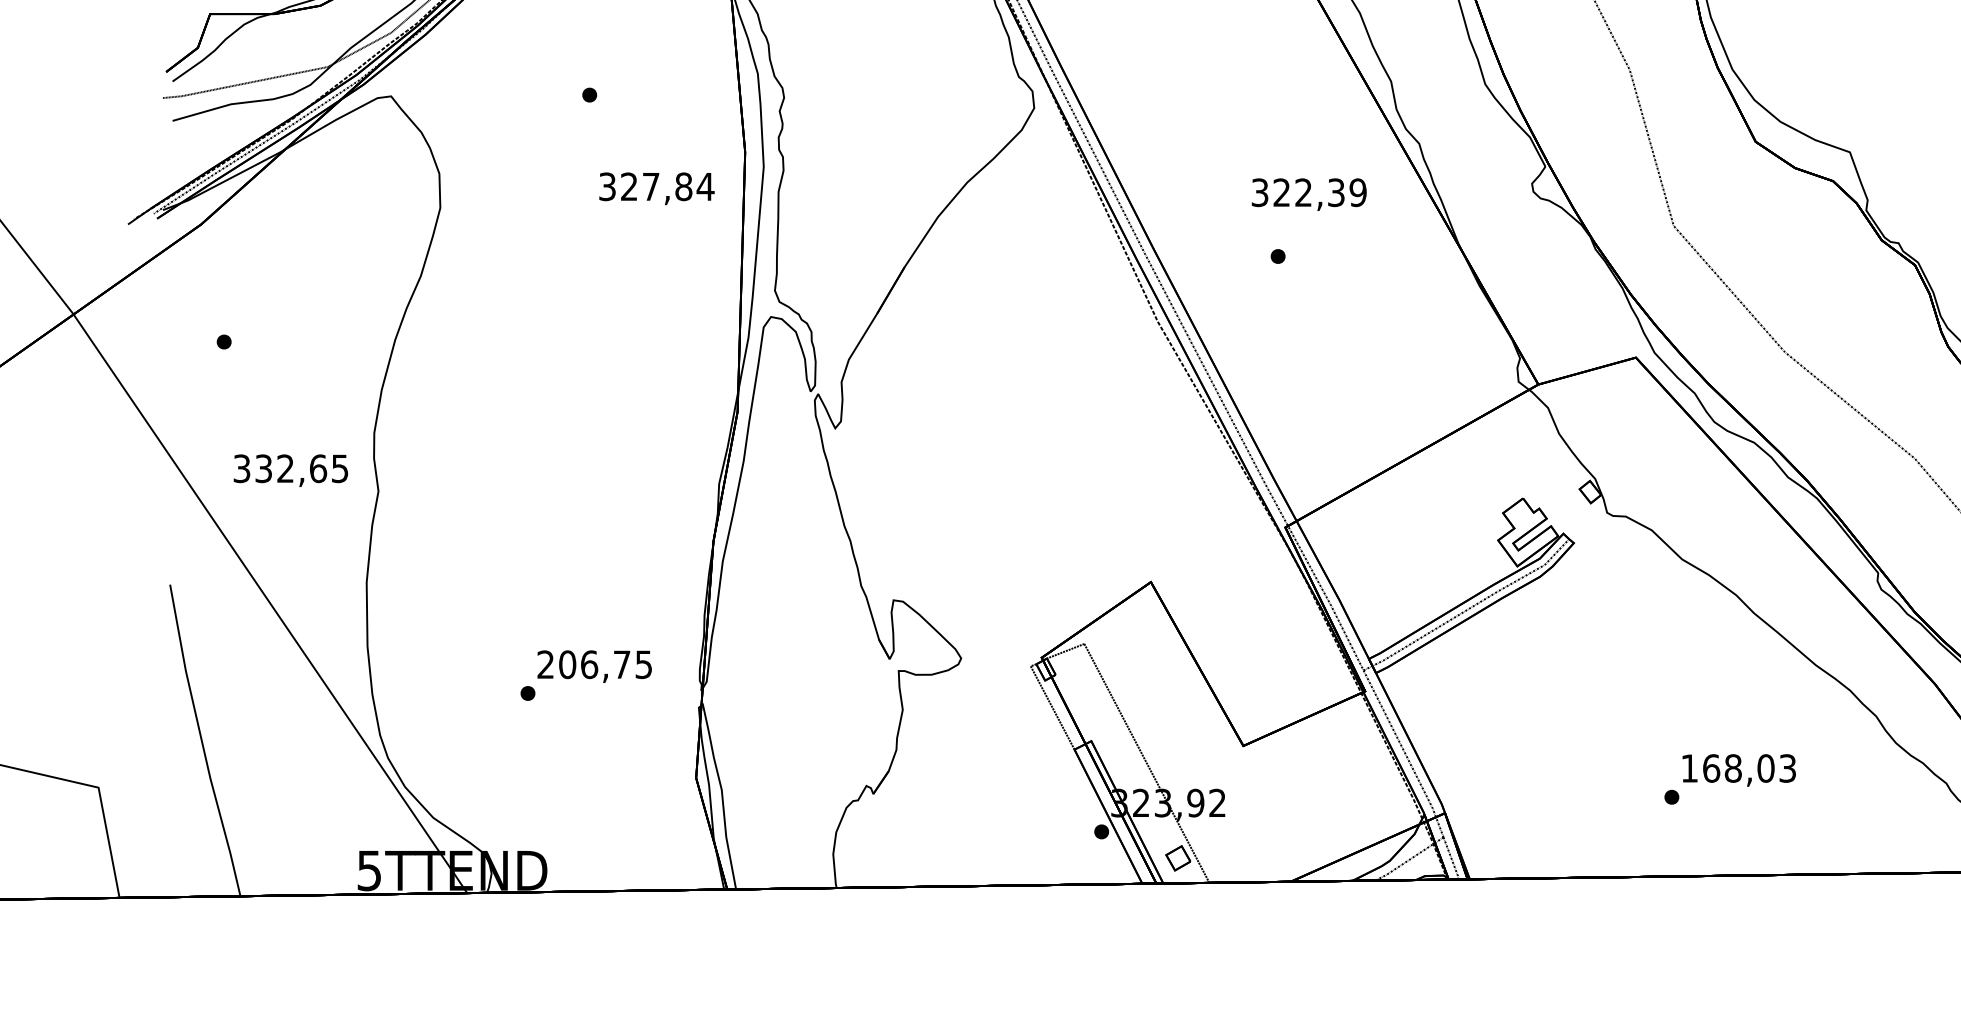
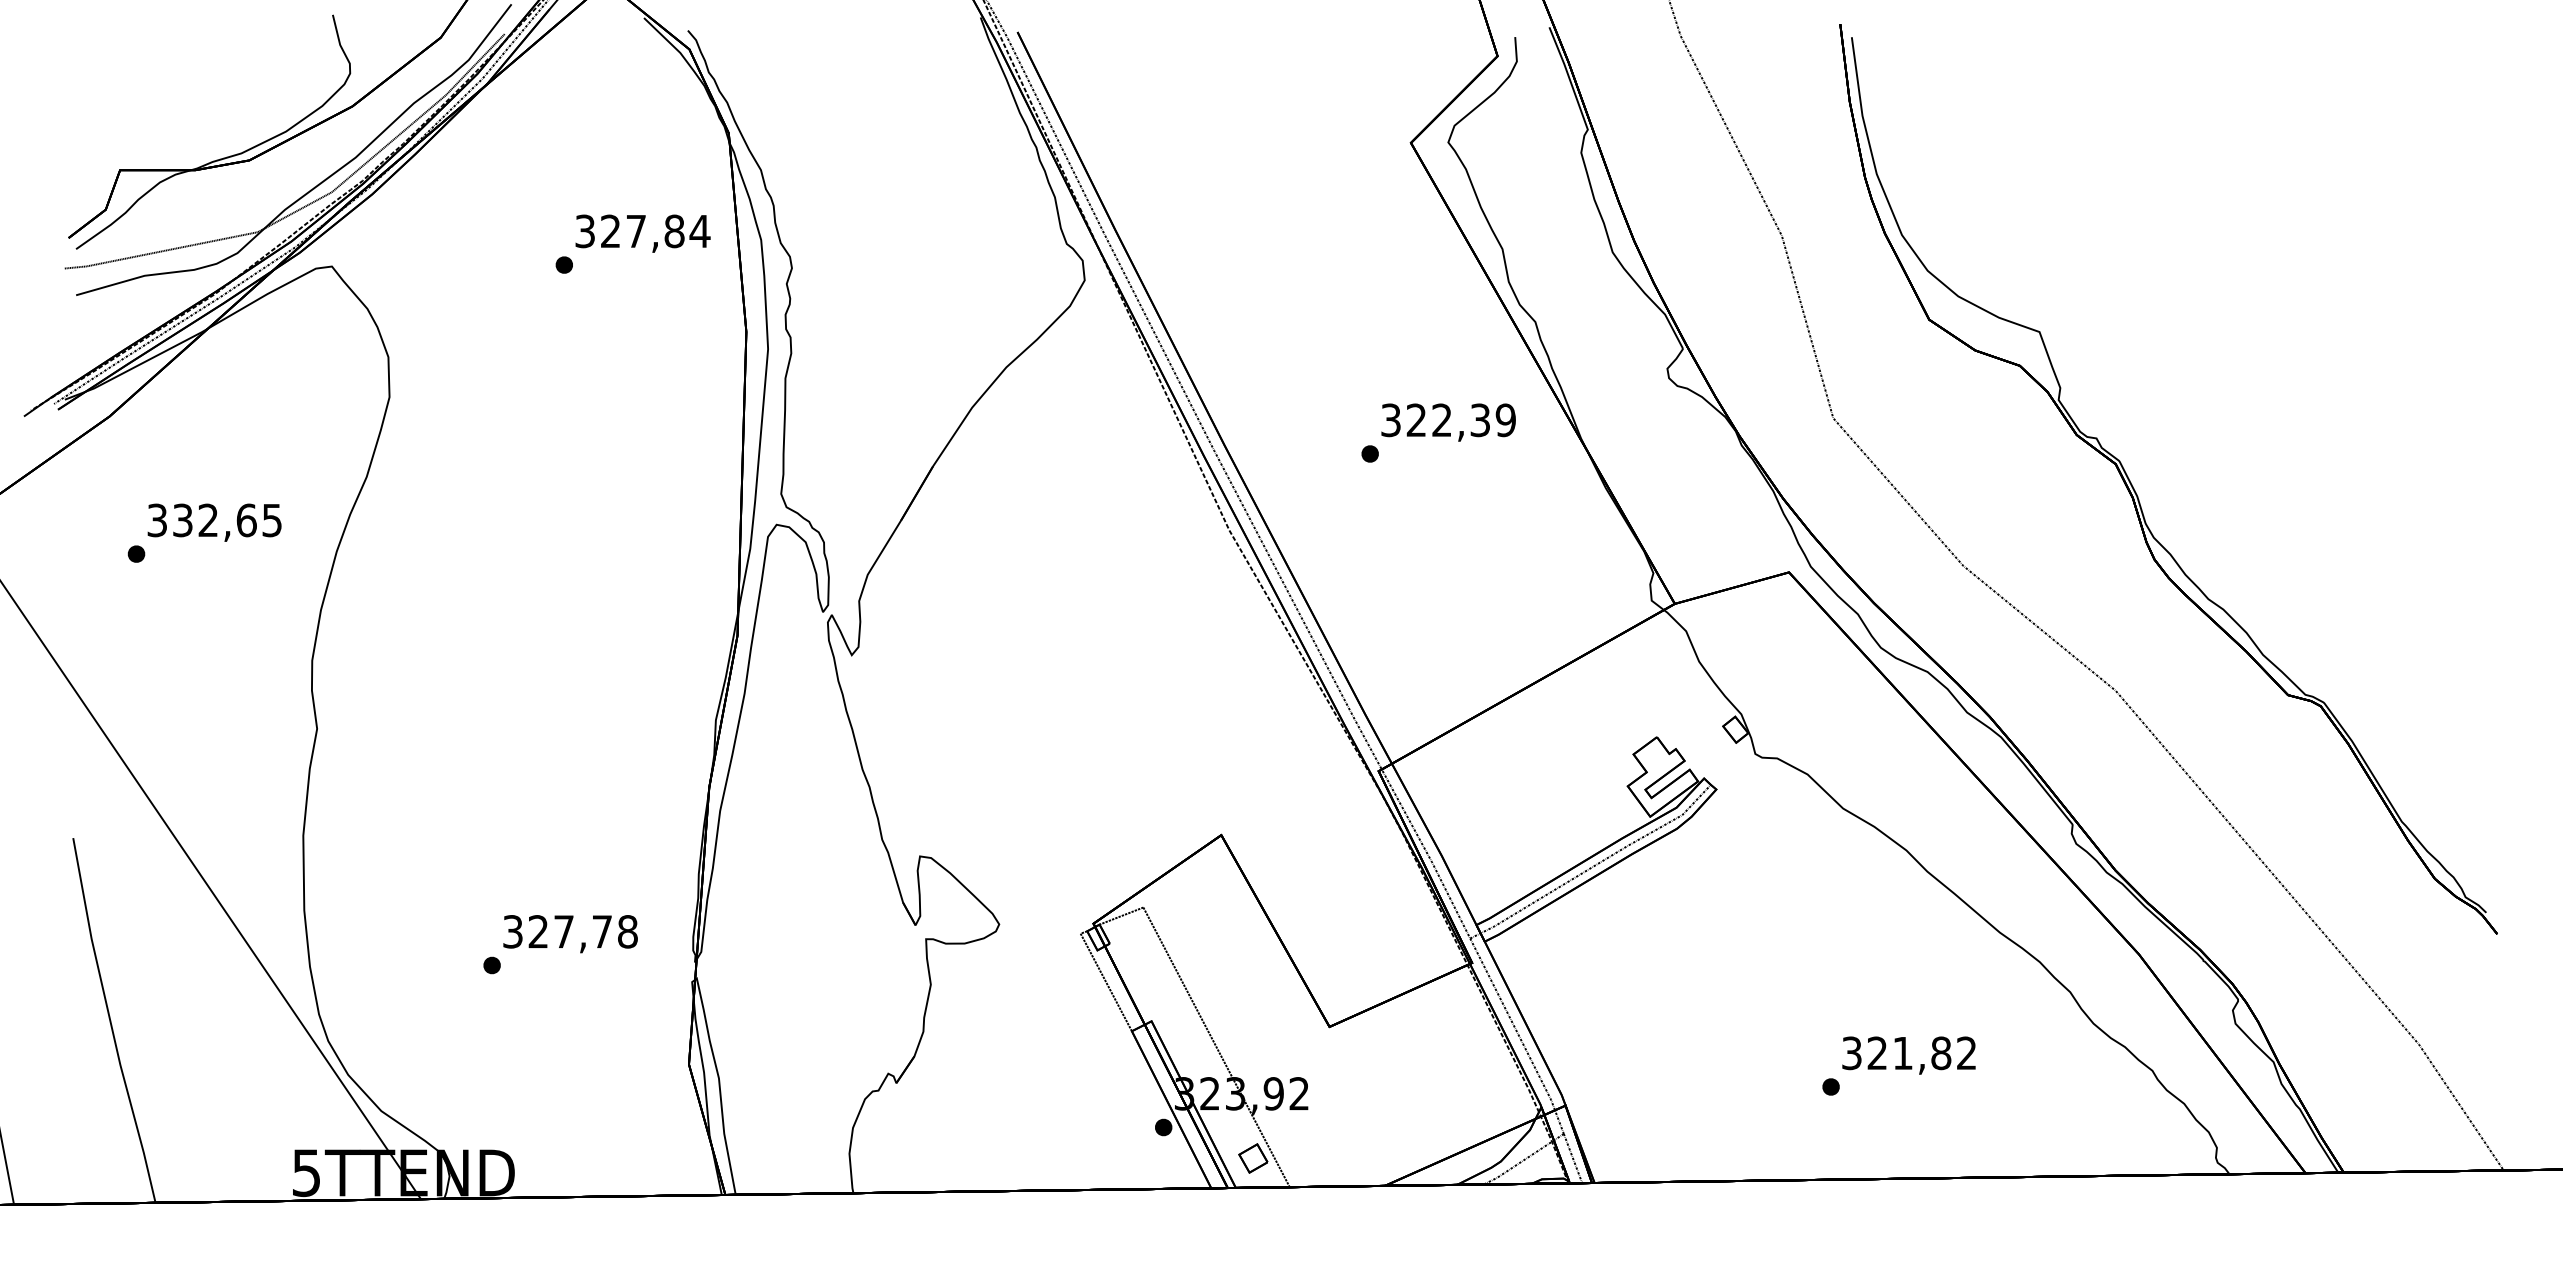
text: (656, 188) -> (642, 233), moved
text: (1309, 194) -> (1448, 422), moved
text: (290, 470) -> (214, 522), moved
text: (594, 664) -> (570, 931), 206,75 -> 327,78
text: (1738, 768) -> (1909, 1053), 168,03 -> 321,82

